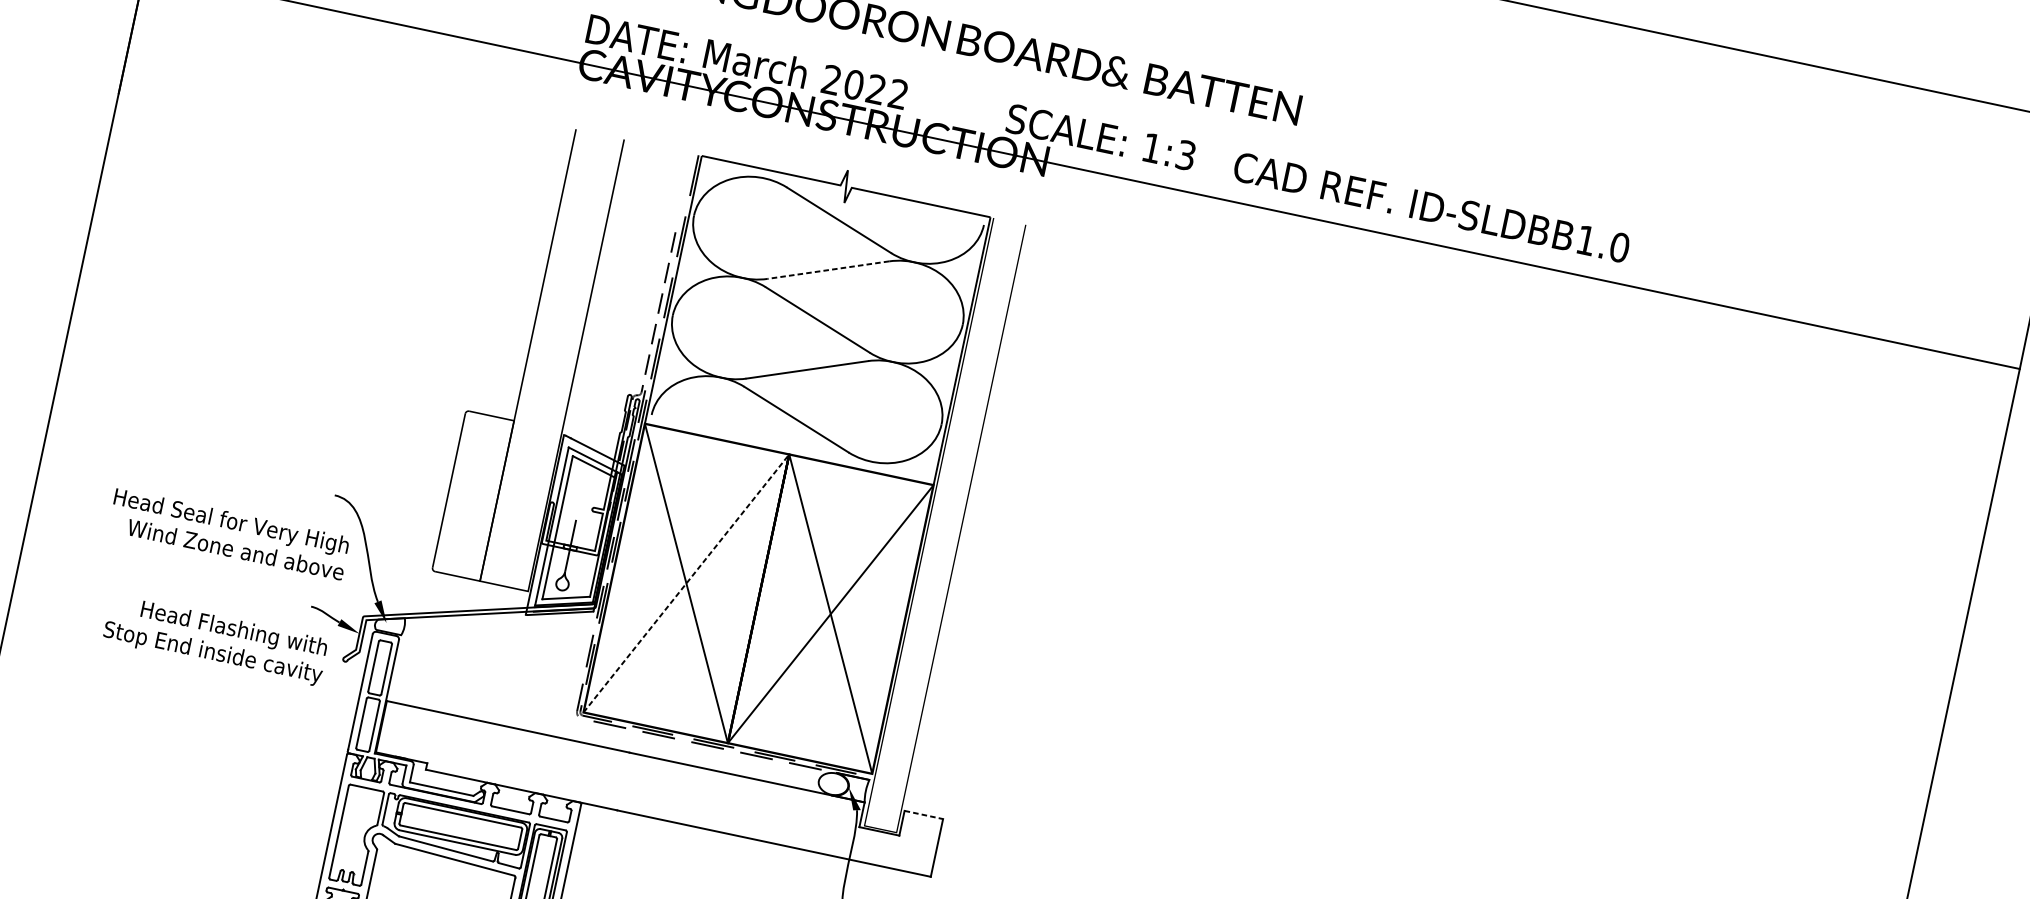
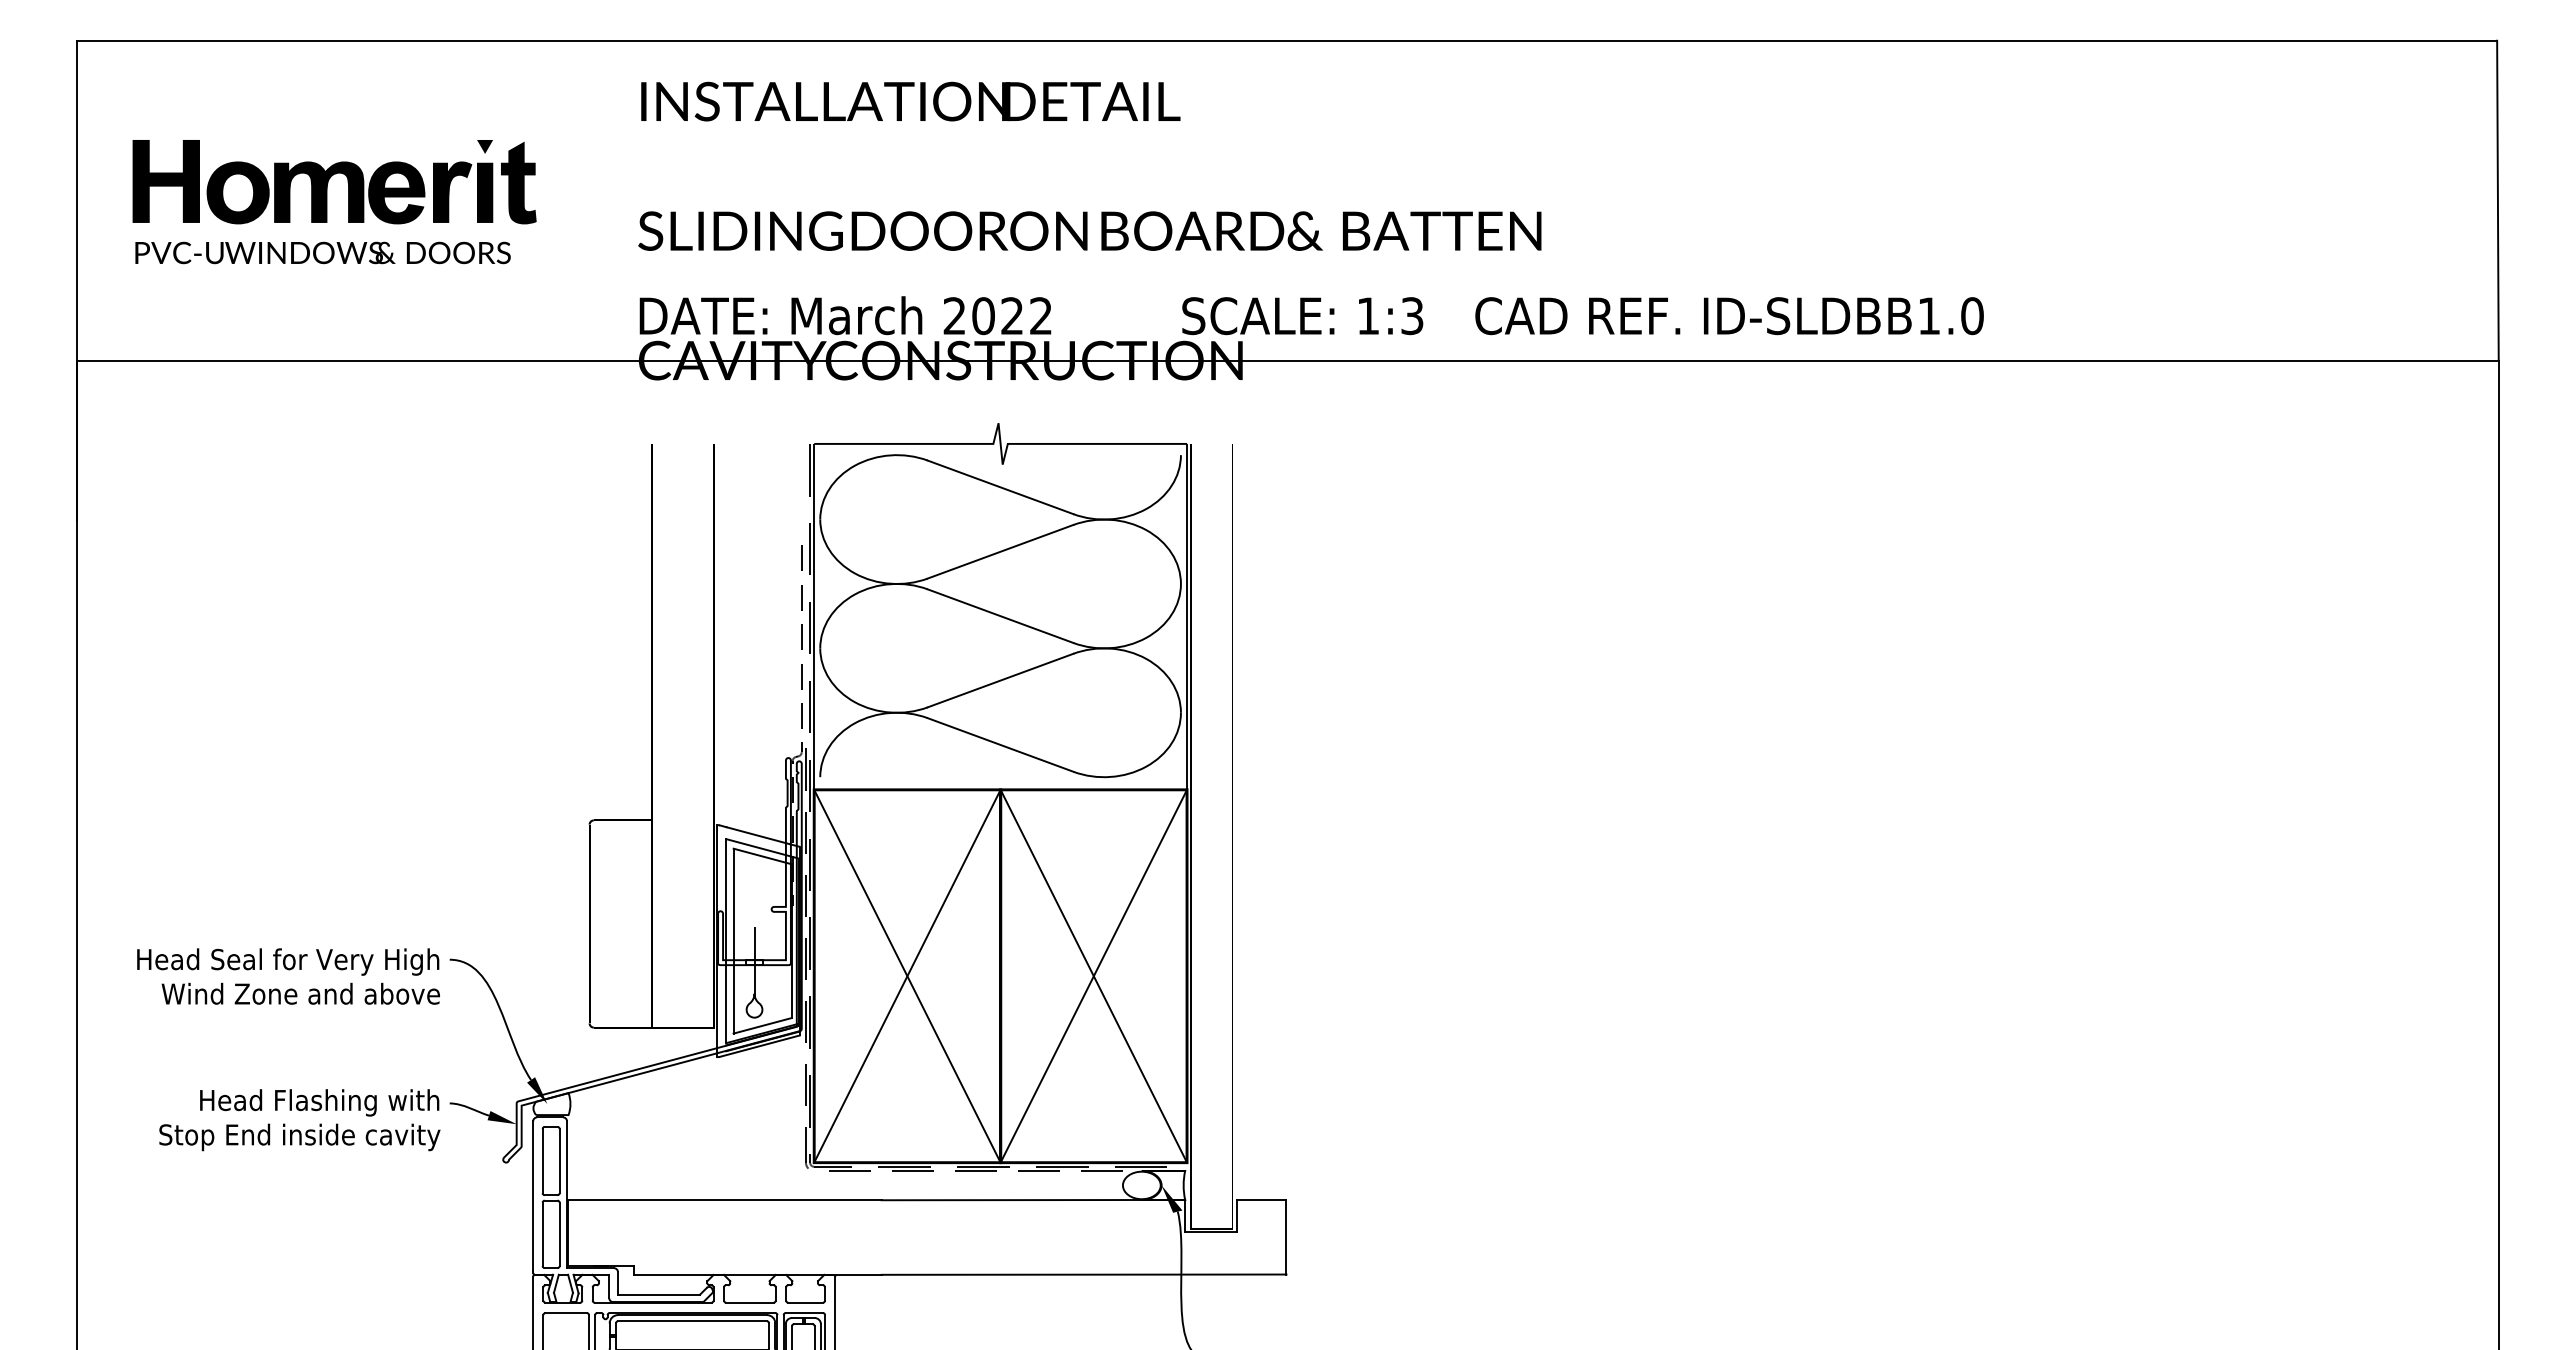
line: (828, 269) -> (1000, 551), dashed -> solid
text: (229, 534) -> (288, 976), moved
line: (686, 582) -> (907, 975), dashed -> solid
text: (215, 640) -> (299, 1120), moved
line: (923, 814) -> (1261, 1199), dashed -> solid

